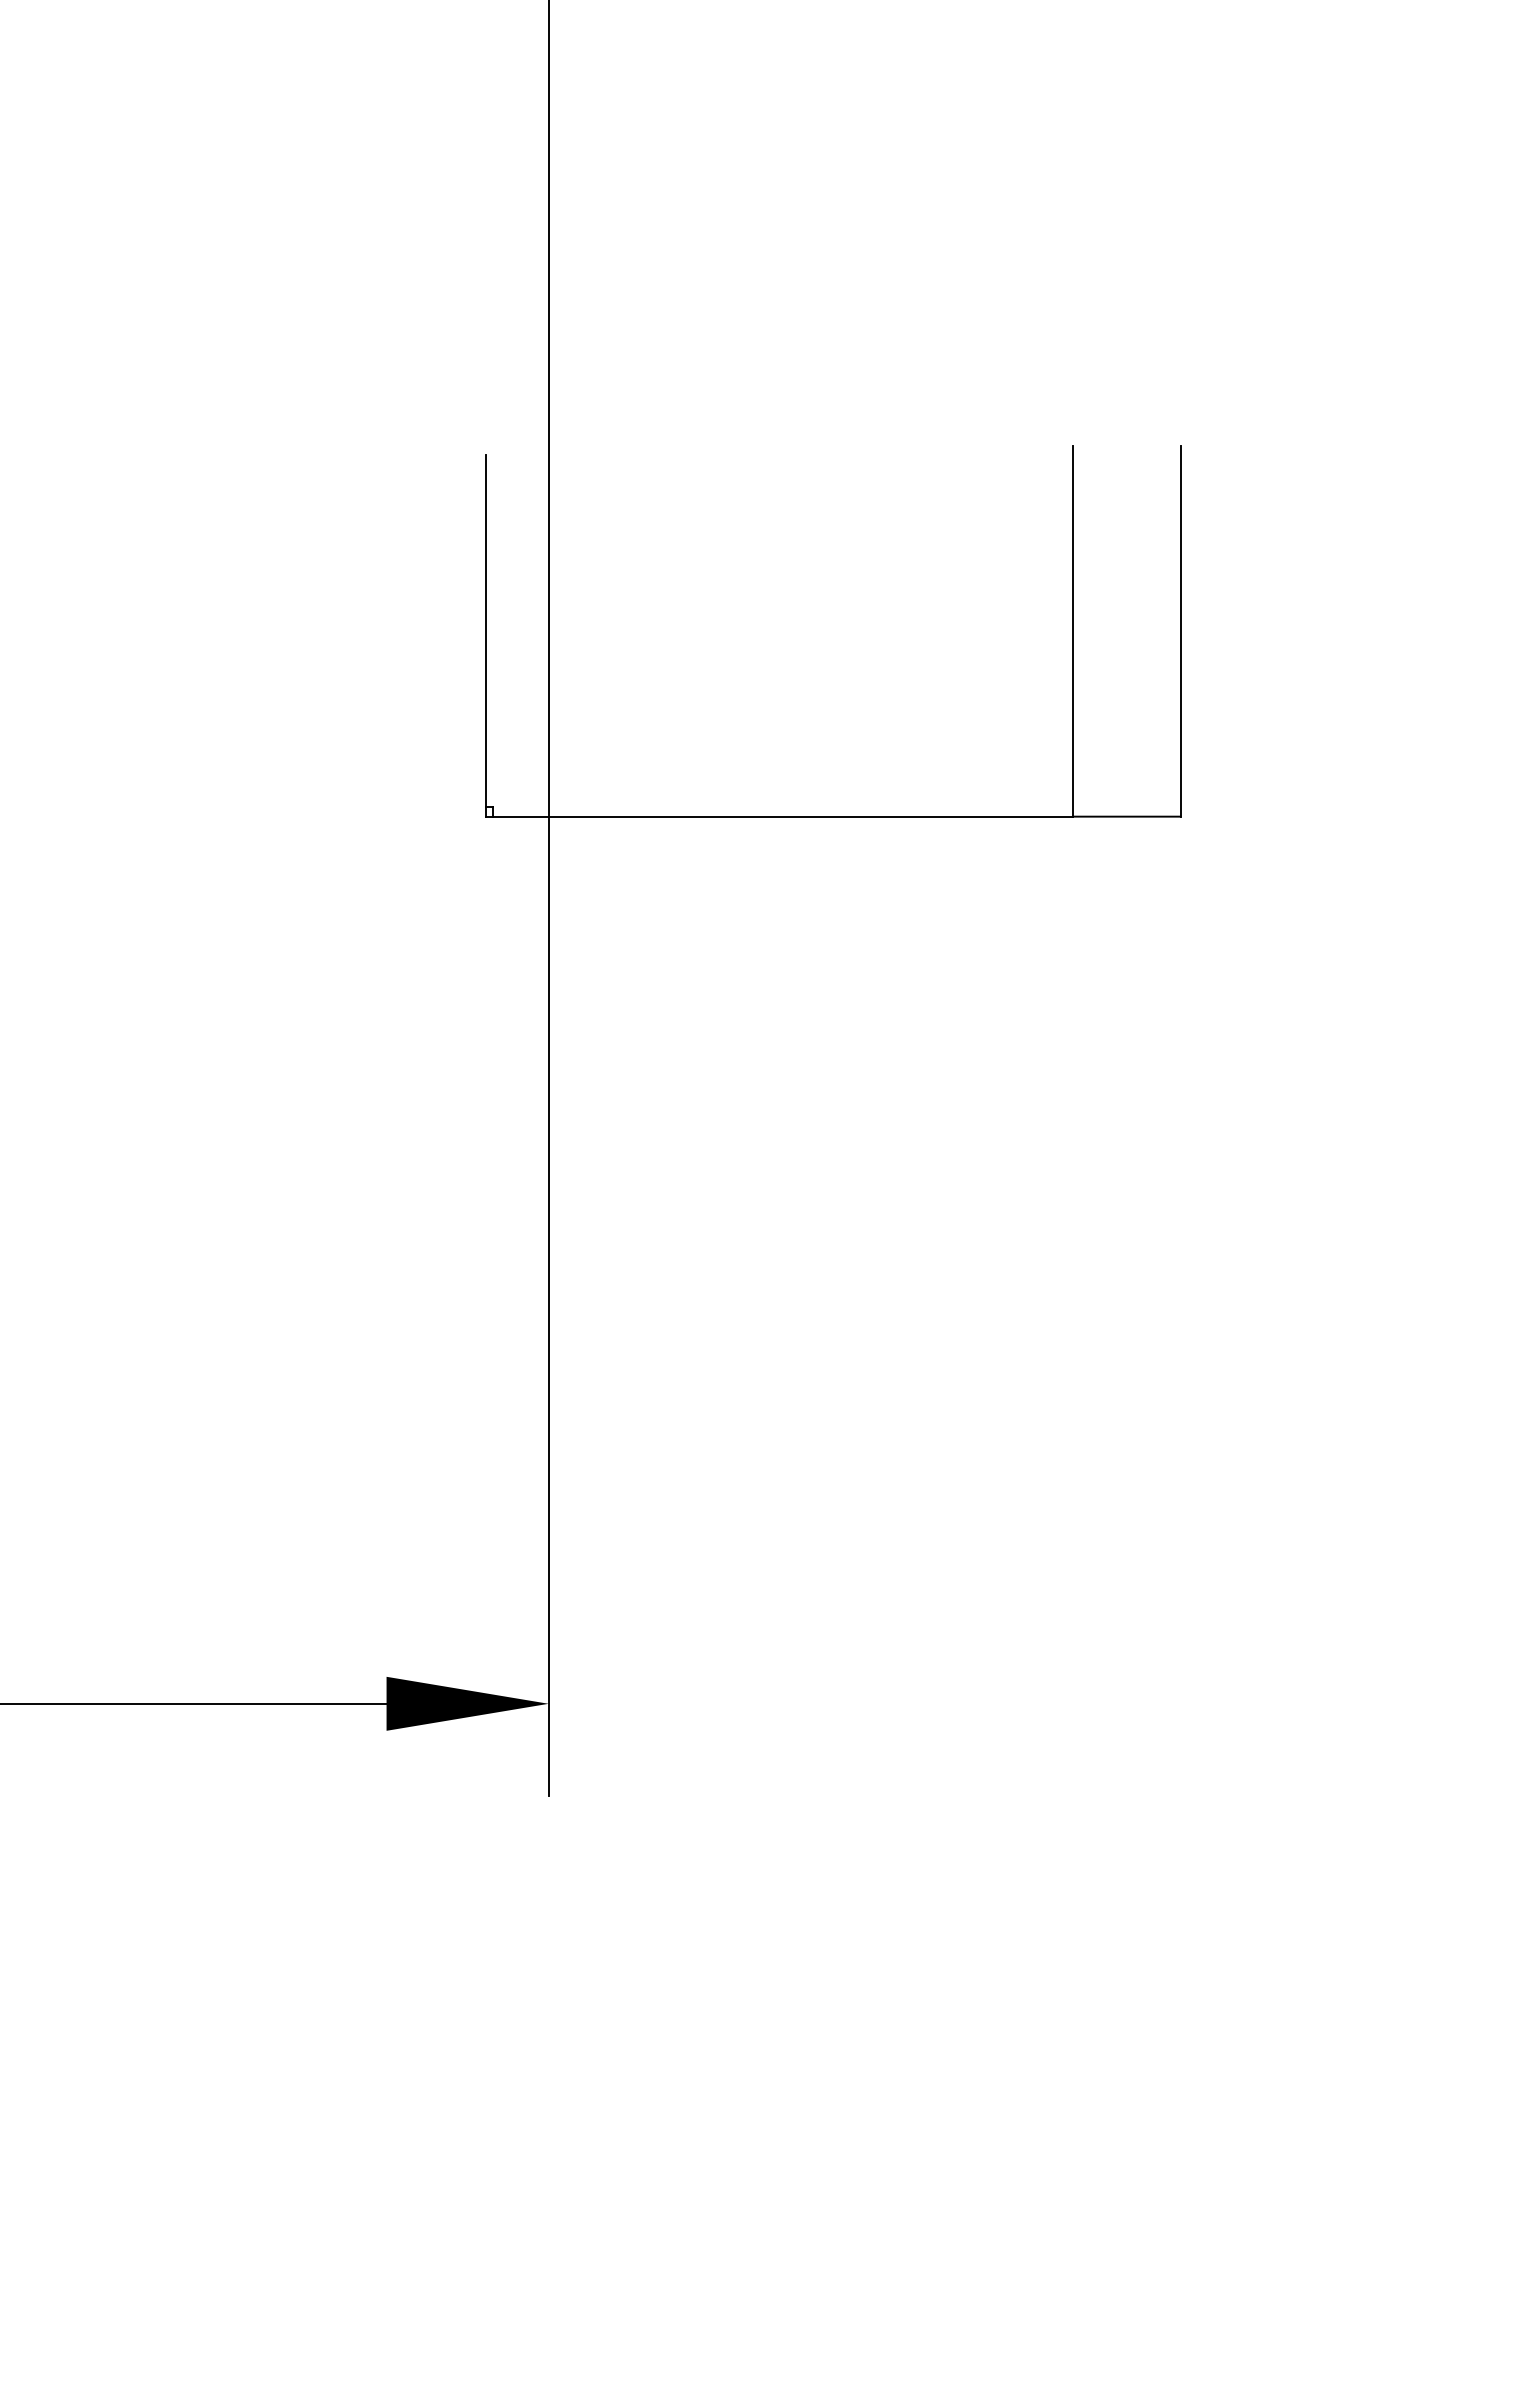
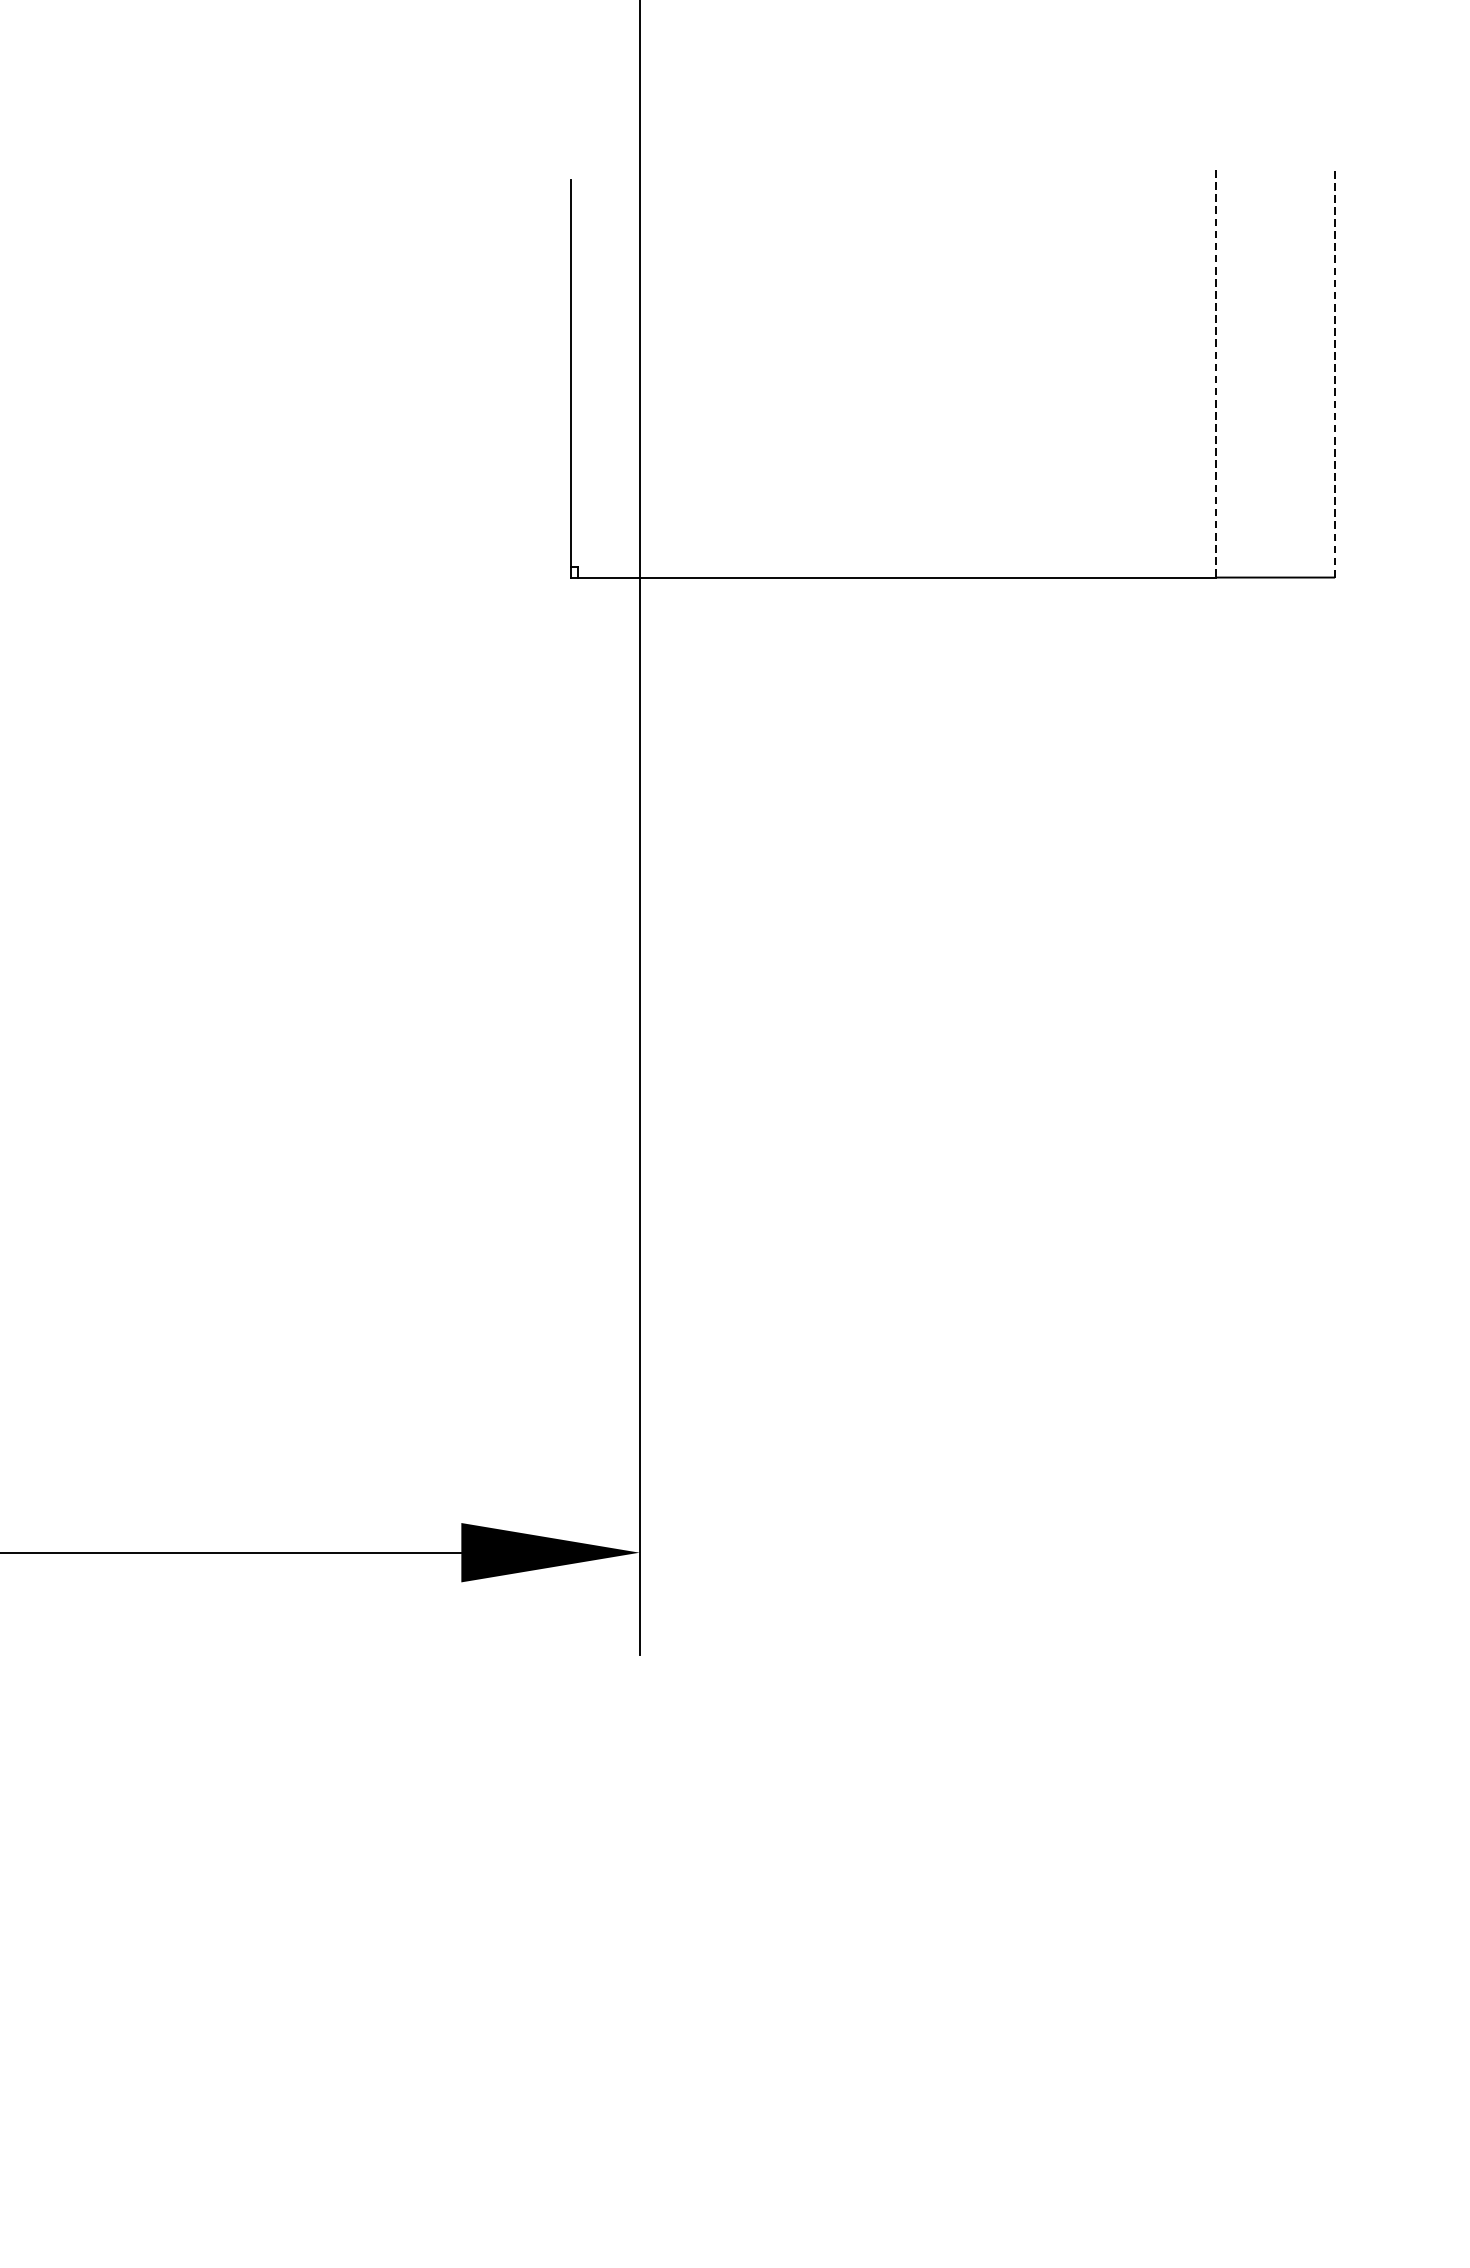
line: (1181, 630) -> (1335, 372), solid -> dashed
line: (1073, 631) -> (1216, 374), solid -> dashed

